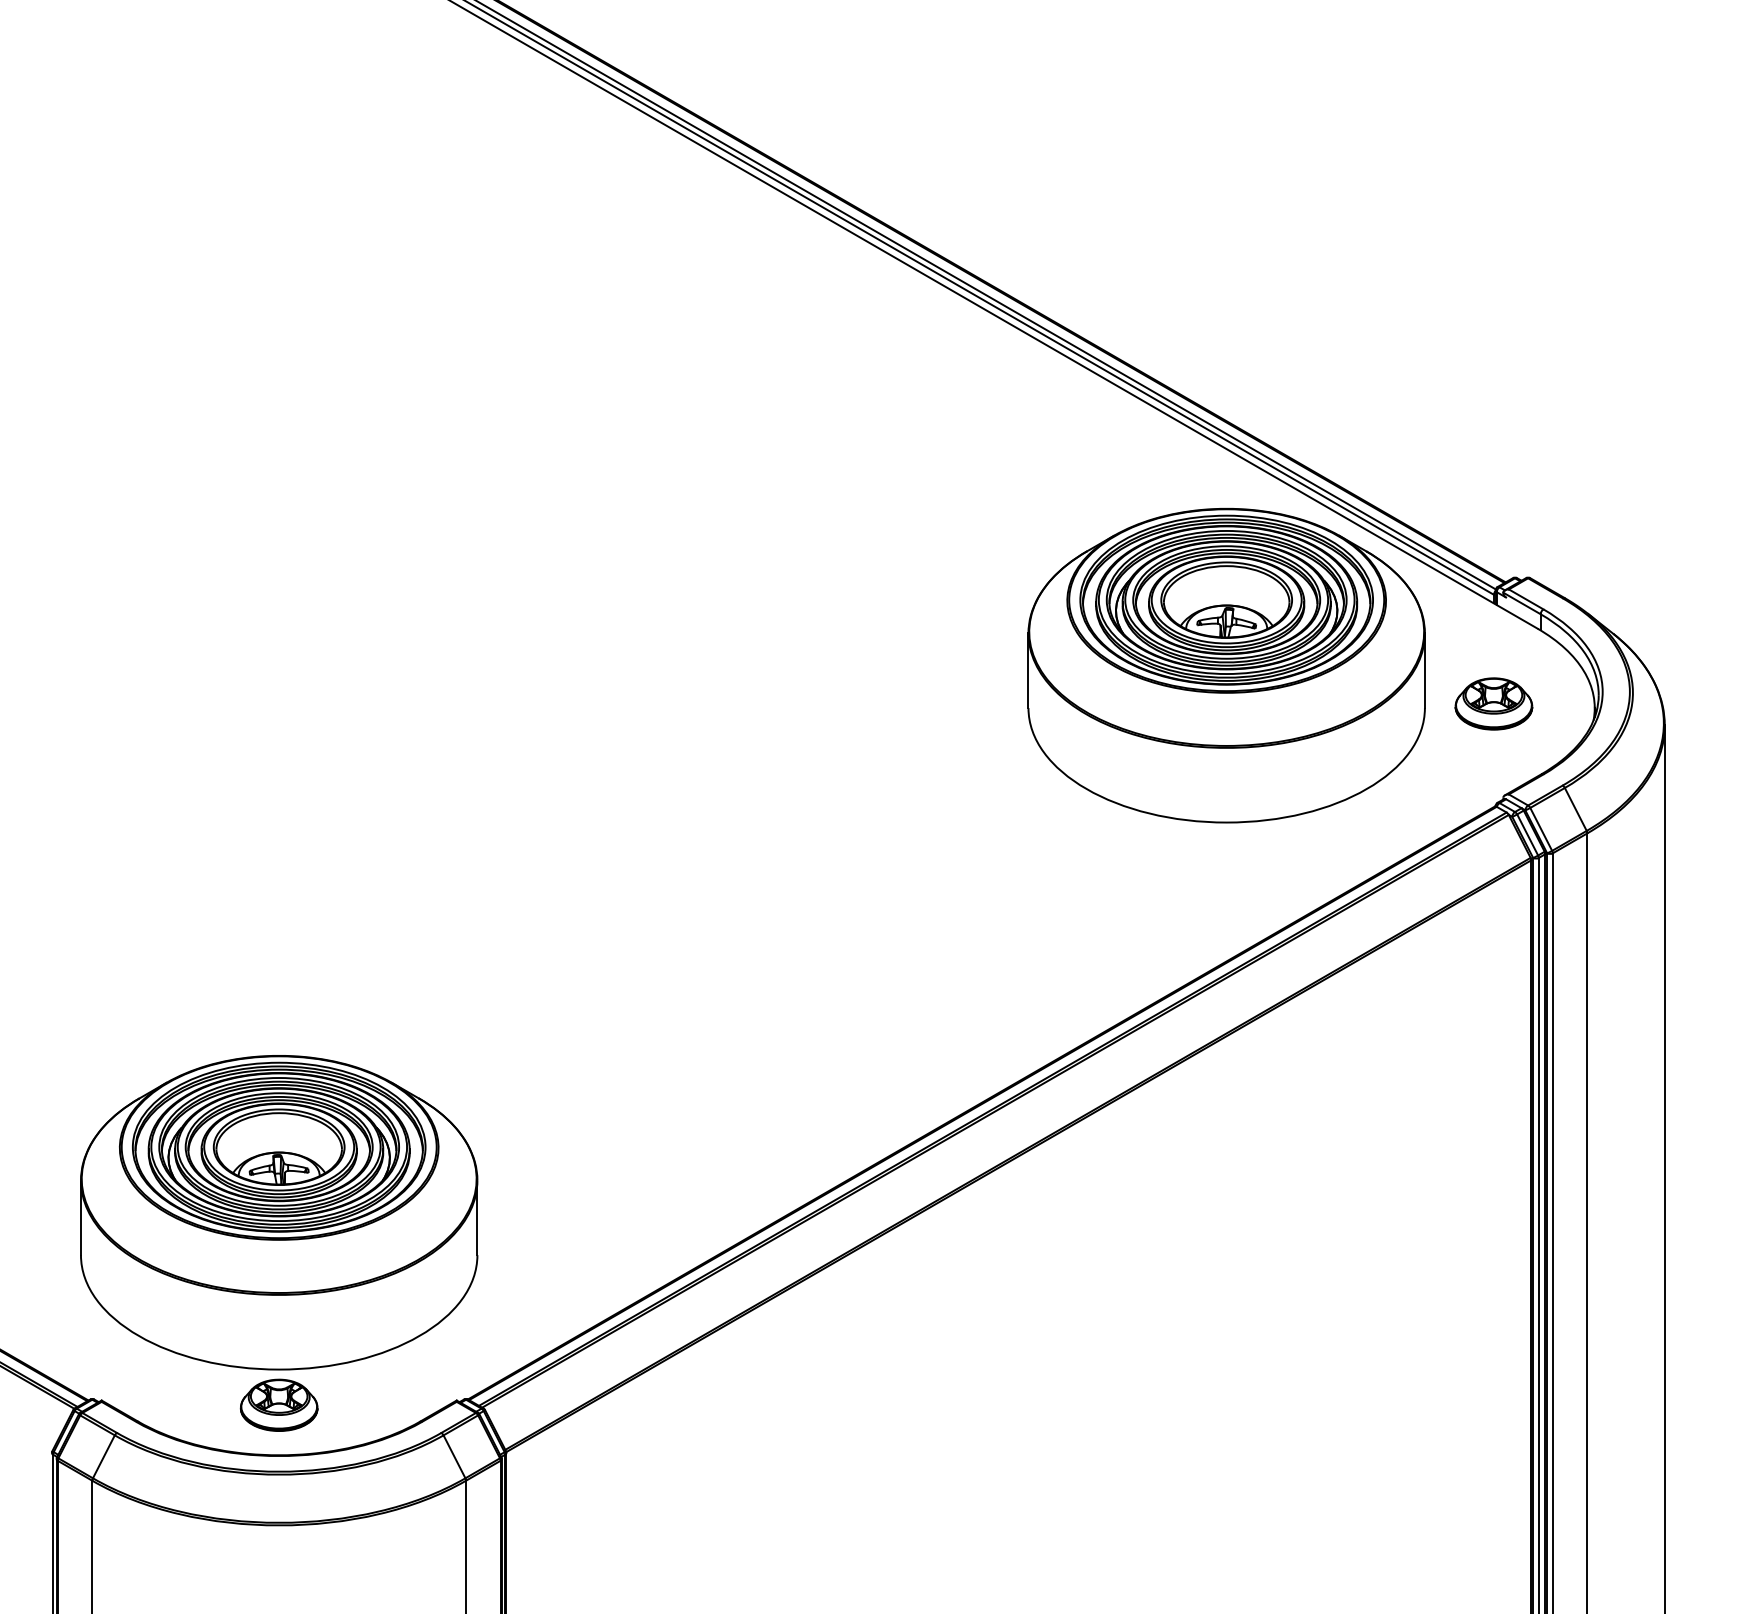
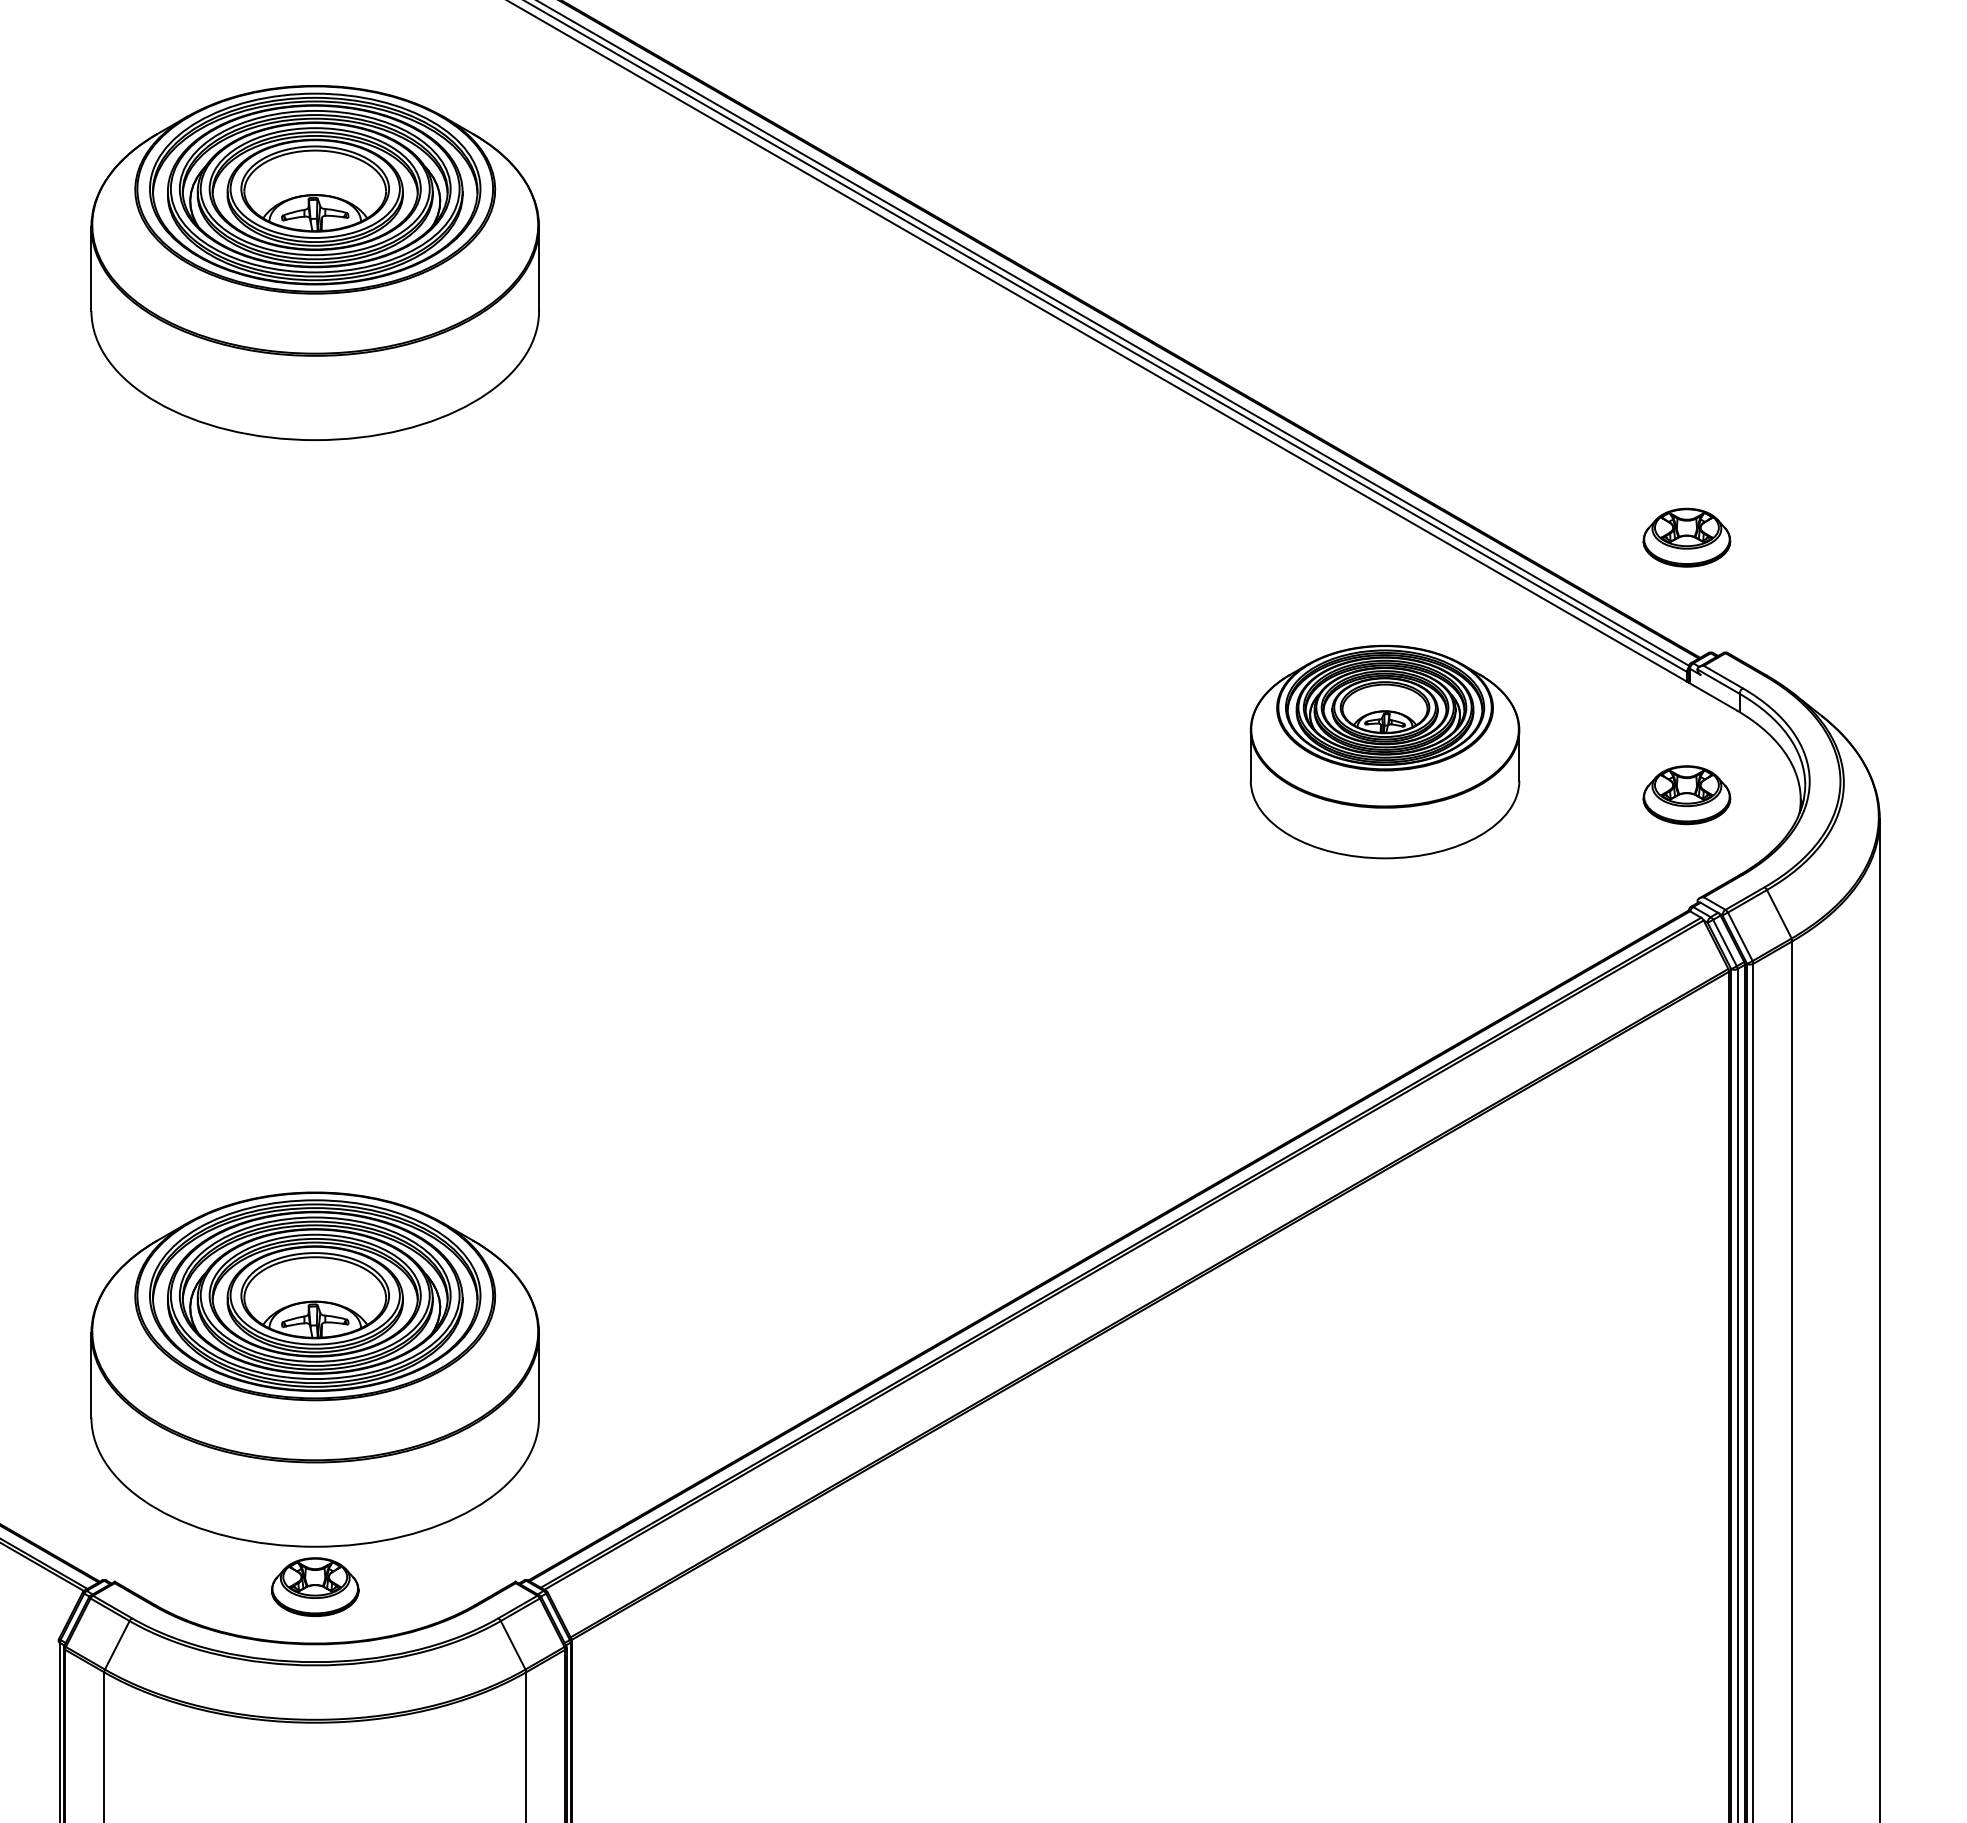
part: (279, 232) -> (315, 262), added
part: (1493, 475) -> (1686, 537), added
part: (1226, 665) -> (1384, 751), size x0.6

